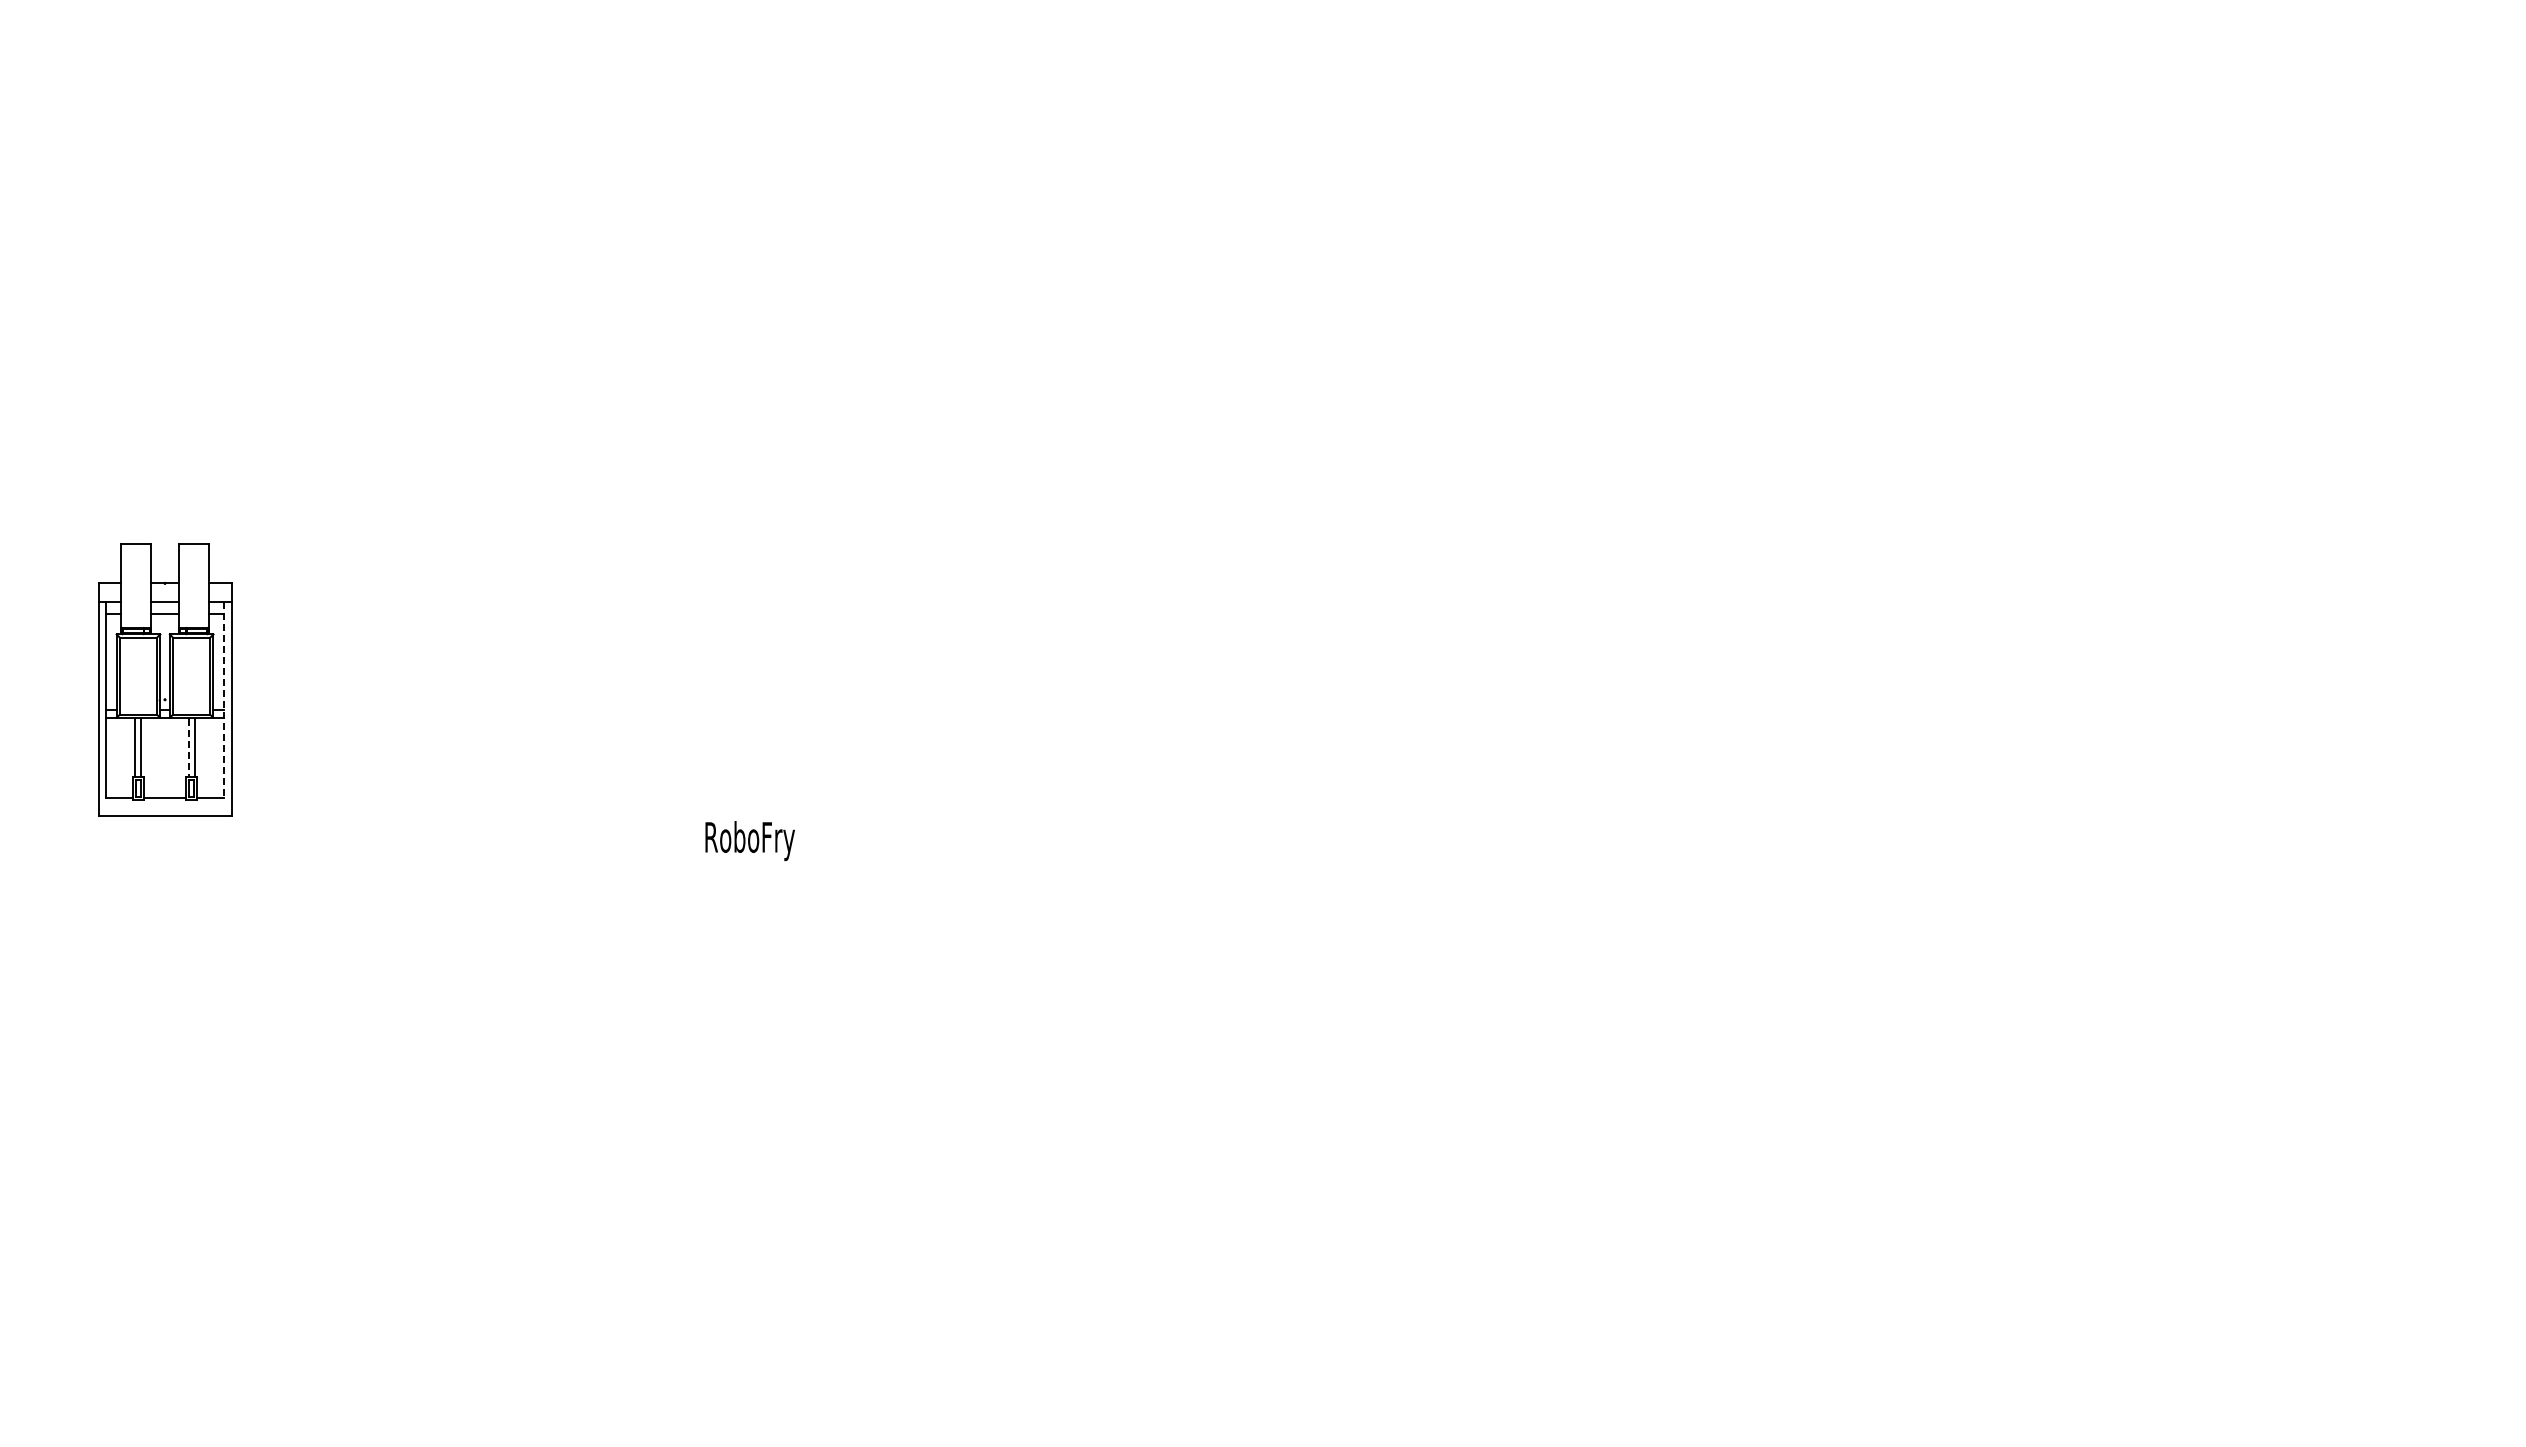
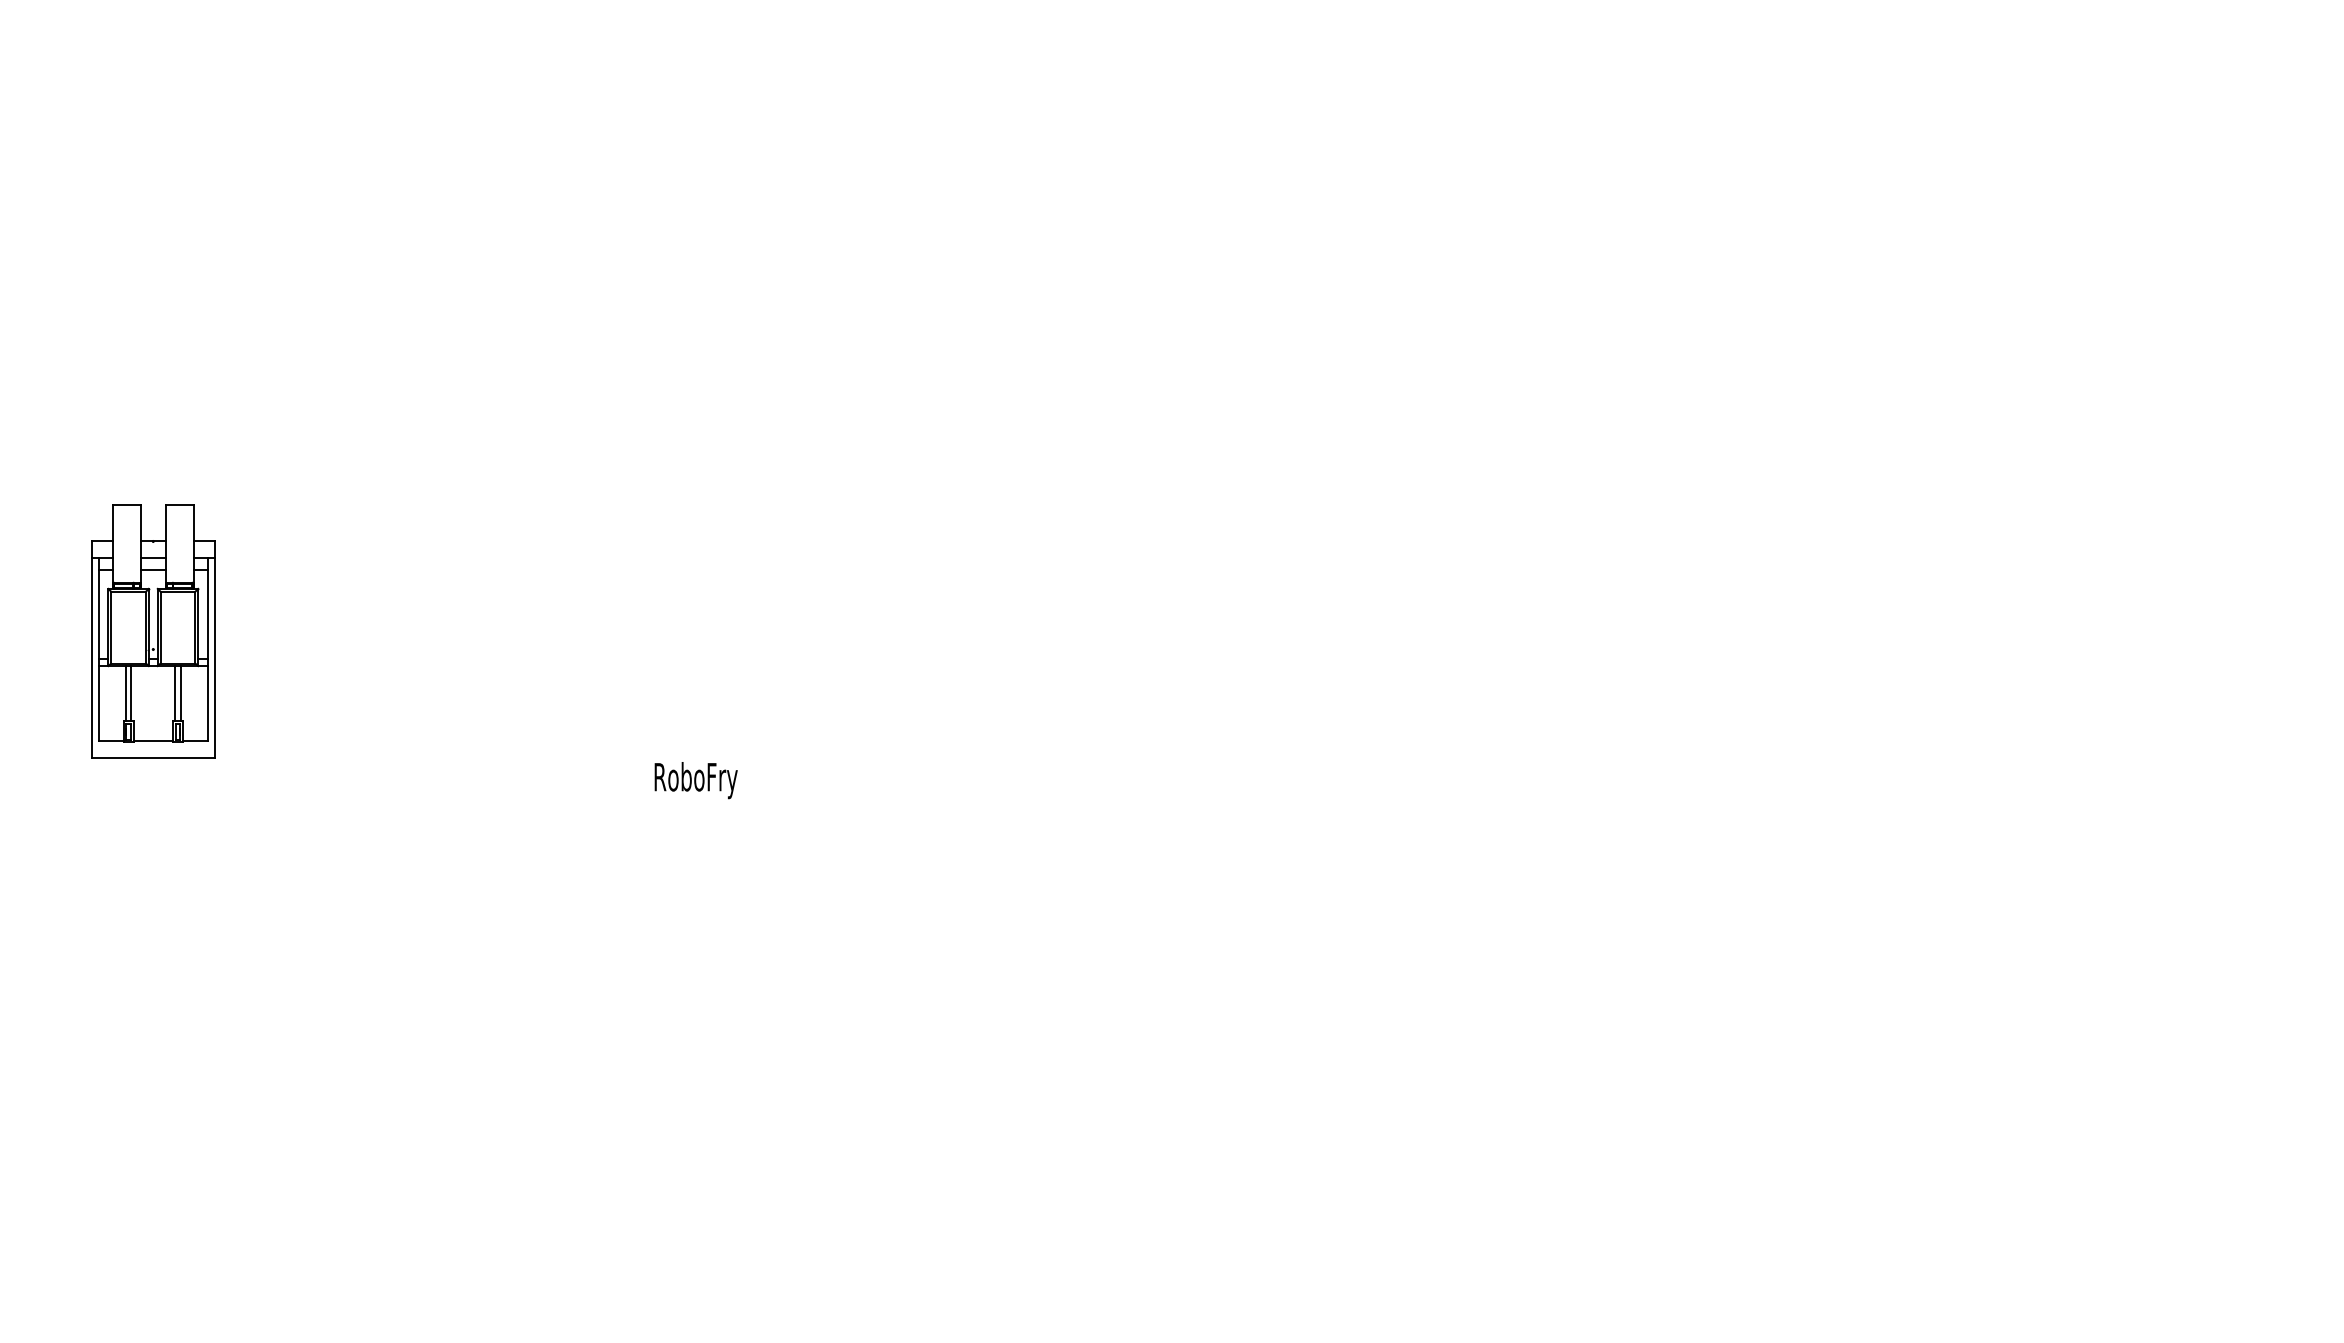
line: (223, 700) -> (207, 650), dashed -> solid
line: (188, 748) -> (175, 694), dashed -> solid

